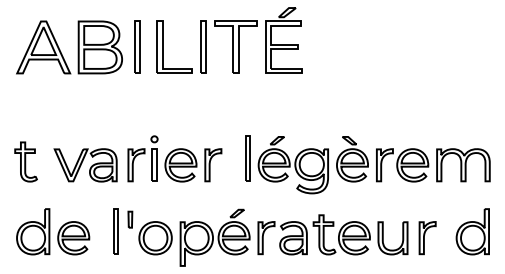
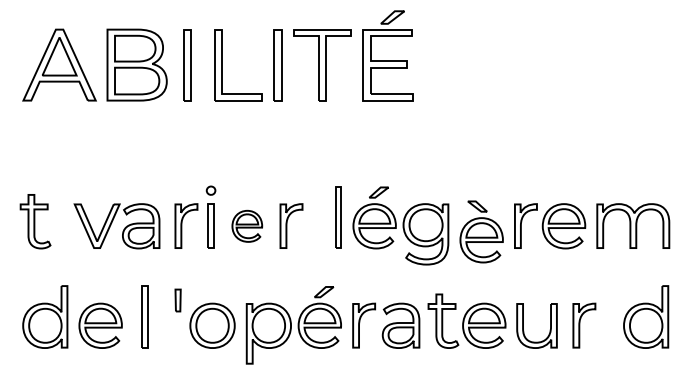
part: (352, 158) -> (481, 231), moved
part: (181, 165) -> (247, 226), size x0.7
part: (116, 231) -> (144, 316), moved

